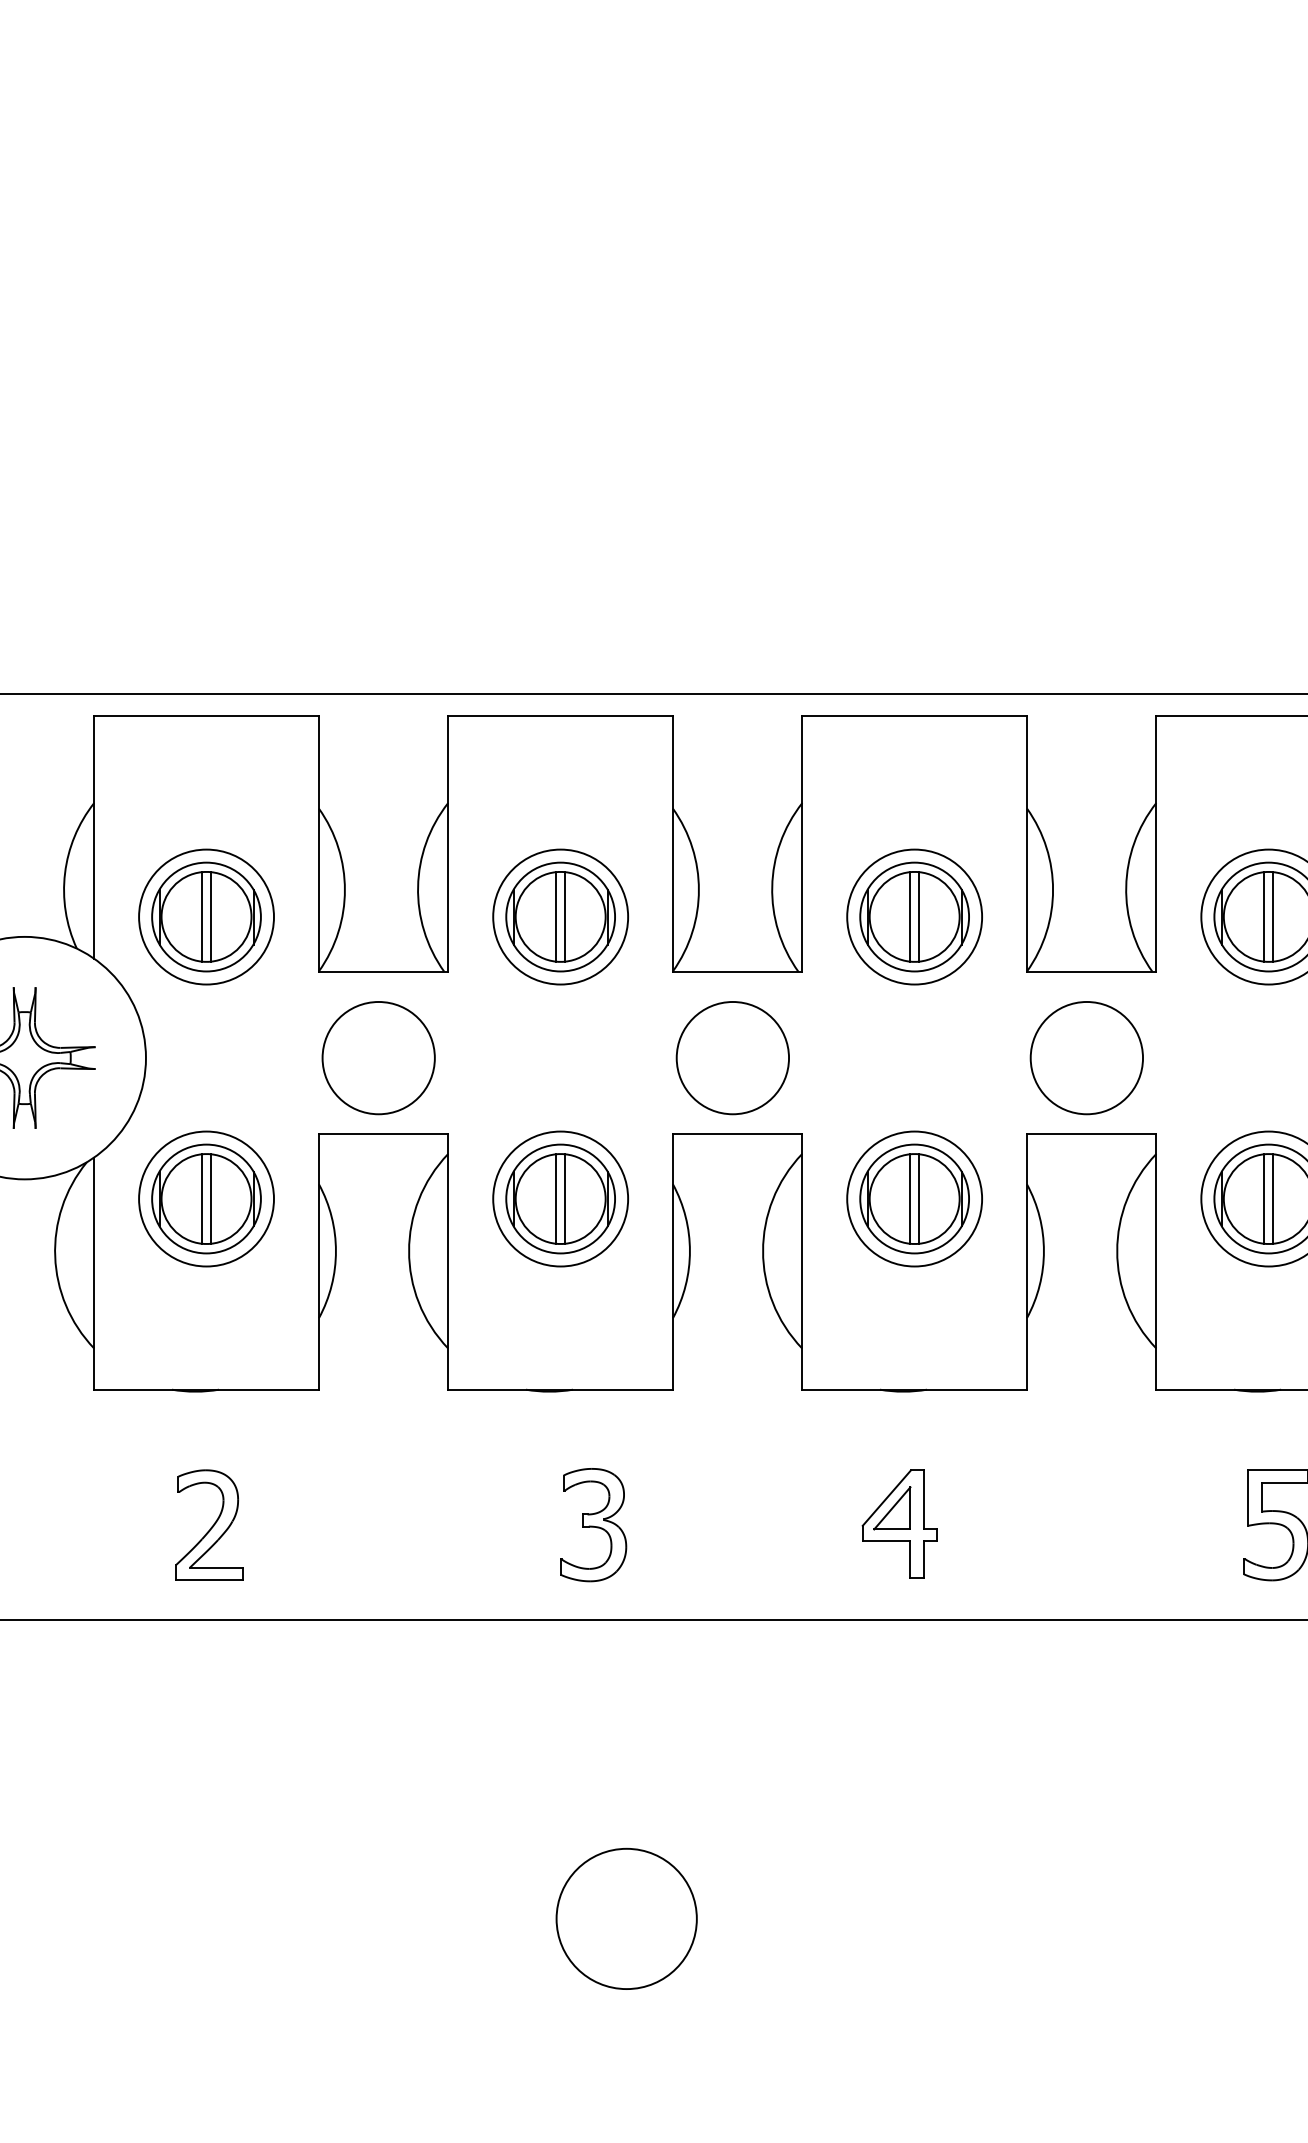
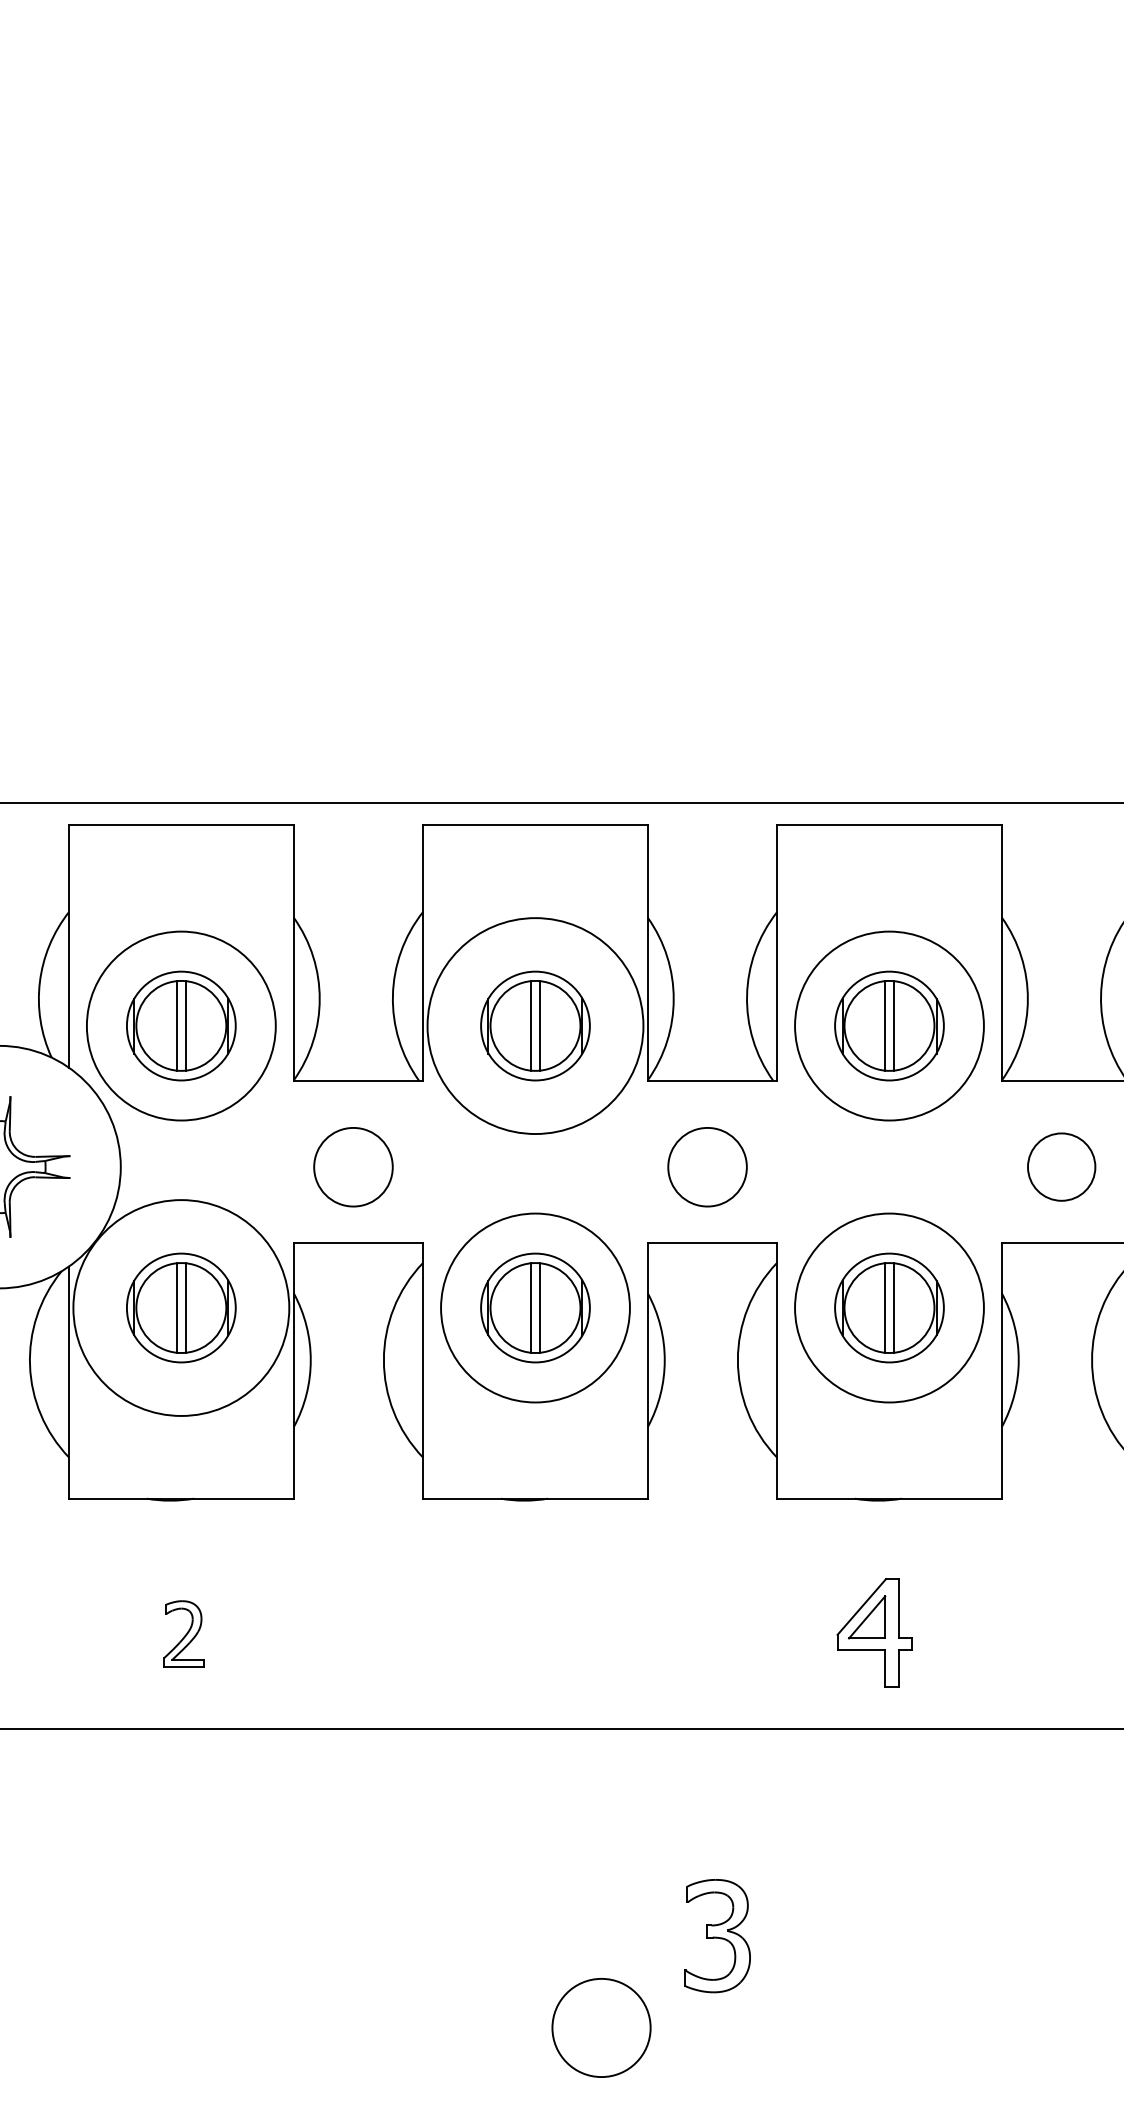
circle: (206, 916) -> (181, 1025), size x1.4
circle: (560, 916) -> (535, 1025), size x1.6
circle: (914, 916) -> (889, 1025), size x1.4
circle: (1086, 1057) -> (1061, 1166), size x0.6
circle: (378, 1058) -> (353, 1167), size x0.7
circle: (732, 1058) -> (707, 1167), size x0.7
circle: (206, 1198) -> (181, 1307), size x1.6
circle: (560, 1198) -> (535, 1307), size x1.4
circle: (914, 1198) -> (889, 1307), size x1.4
part: (209, 1524) -> (184, 1633), size x0.6
part: (593, 1525) -> (717, 1936), moved
circle: (626, 1918) -> (601, 2027), size x0.7

